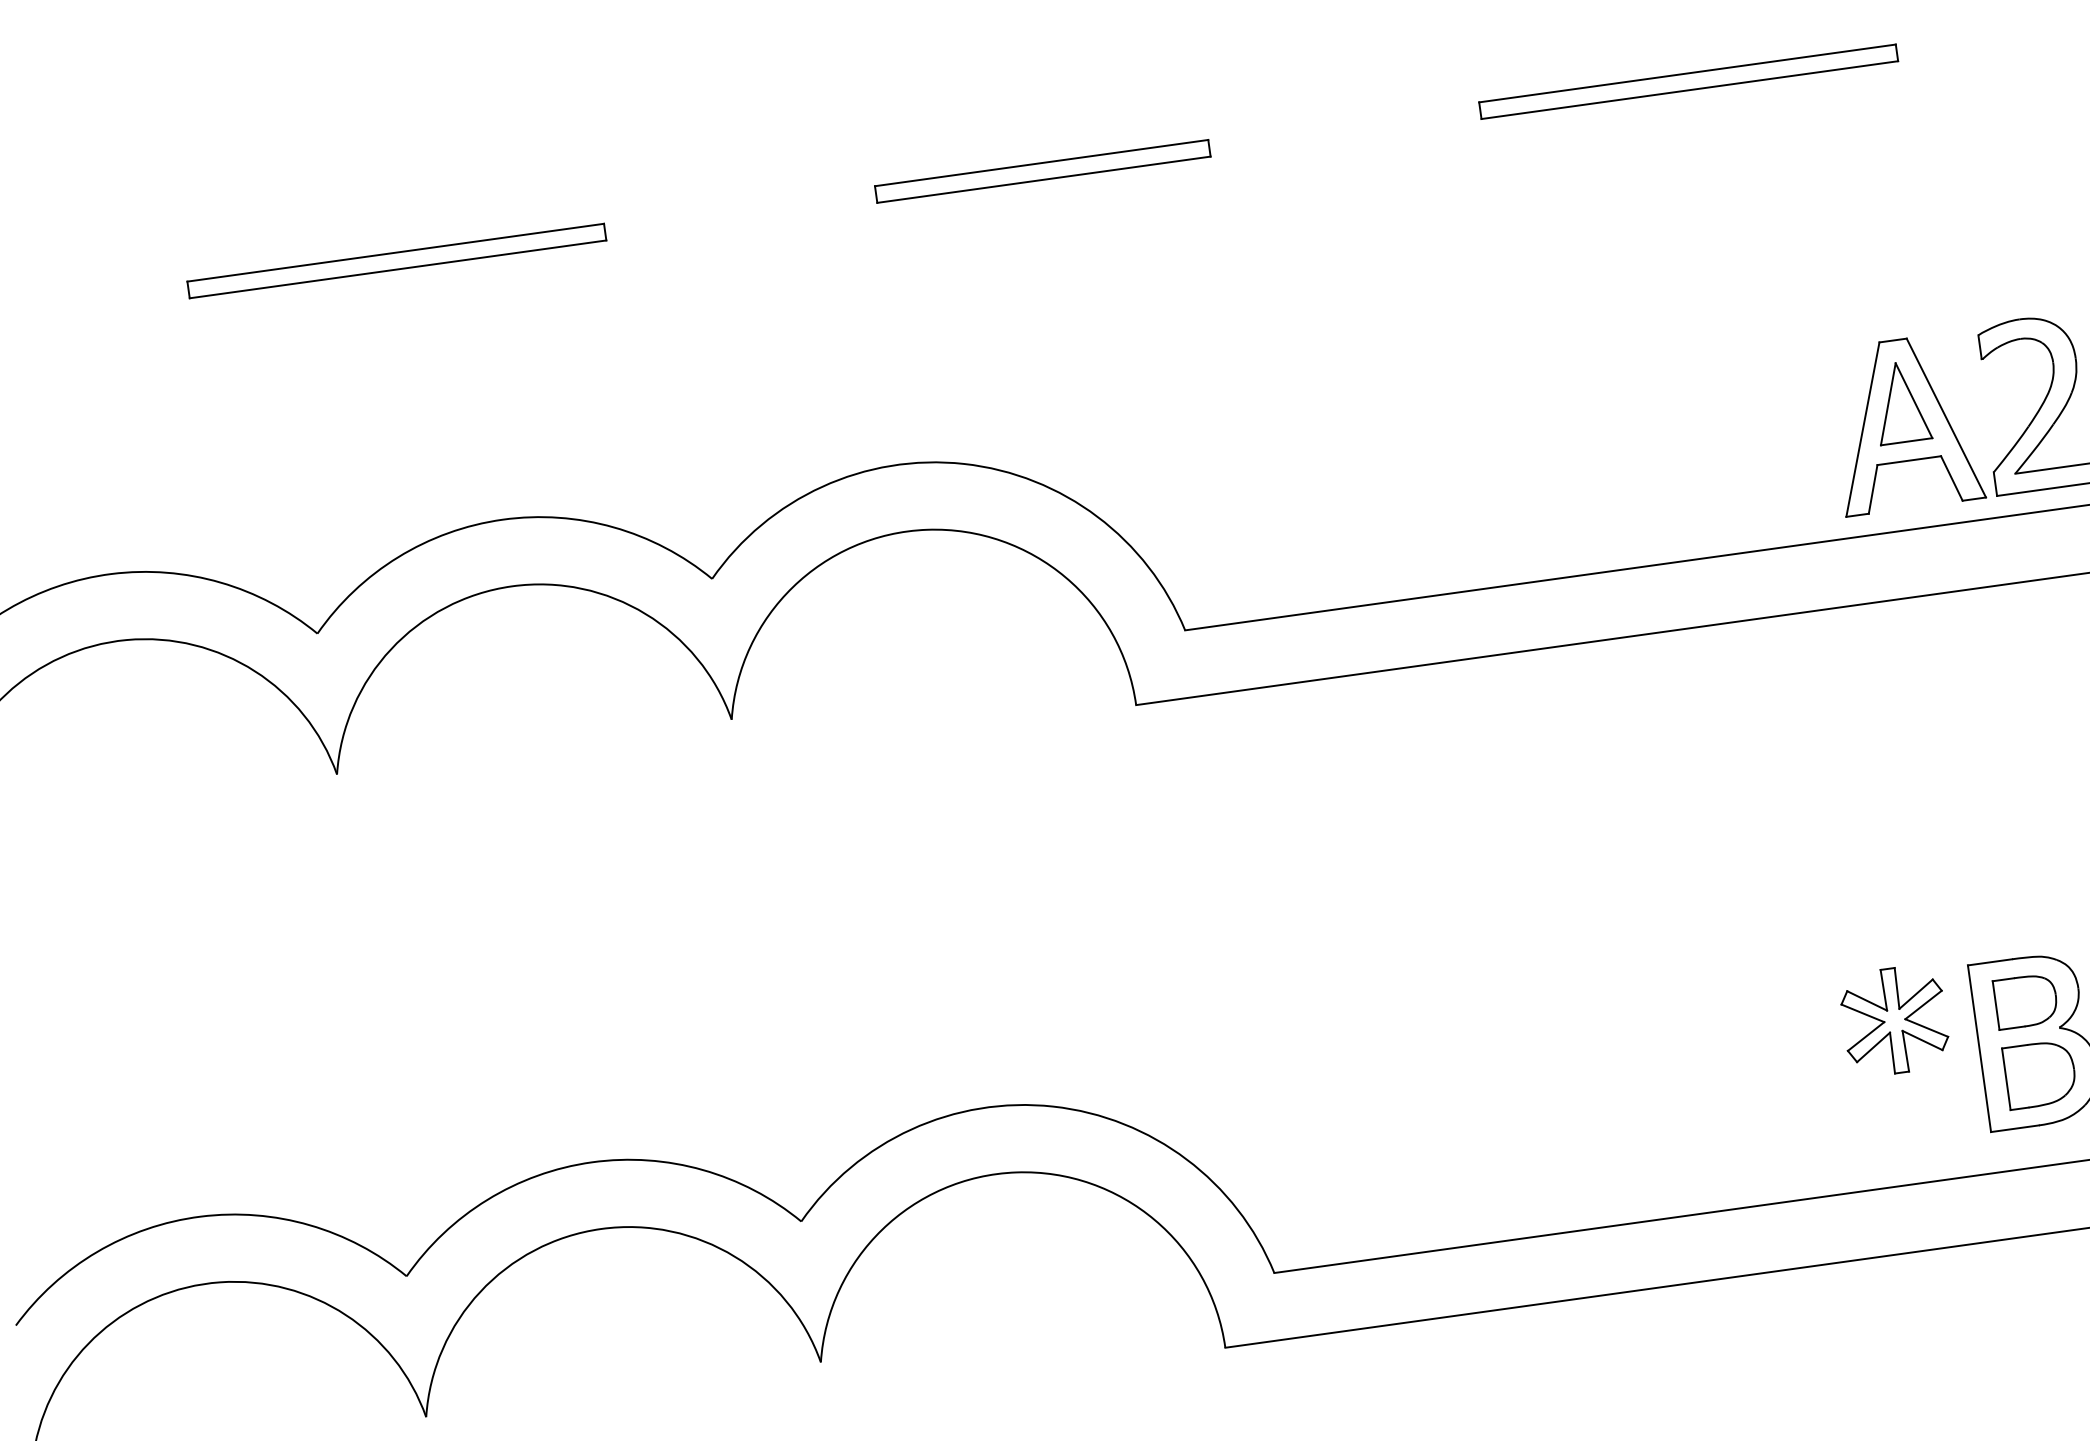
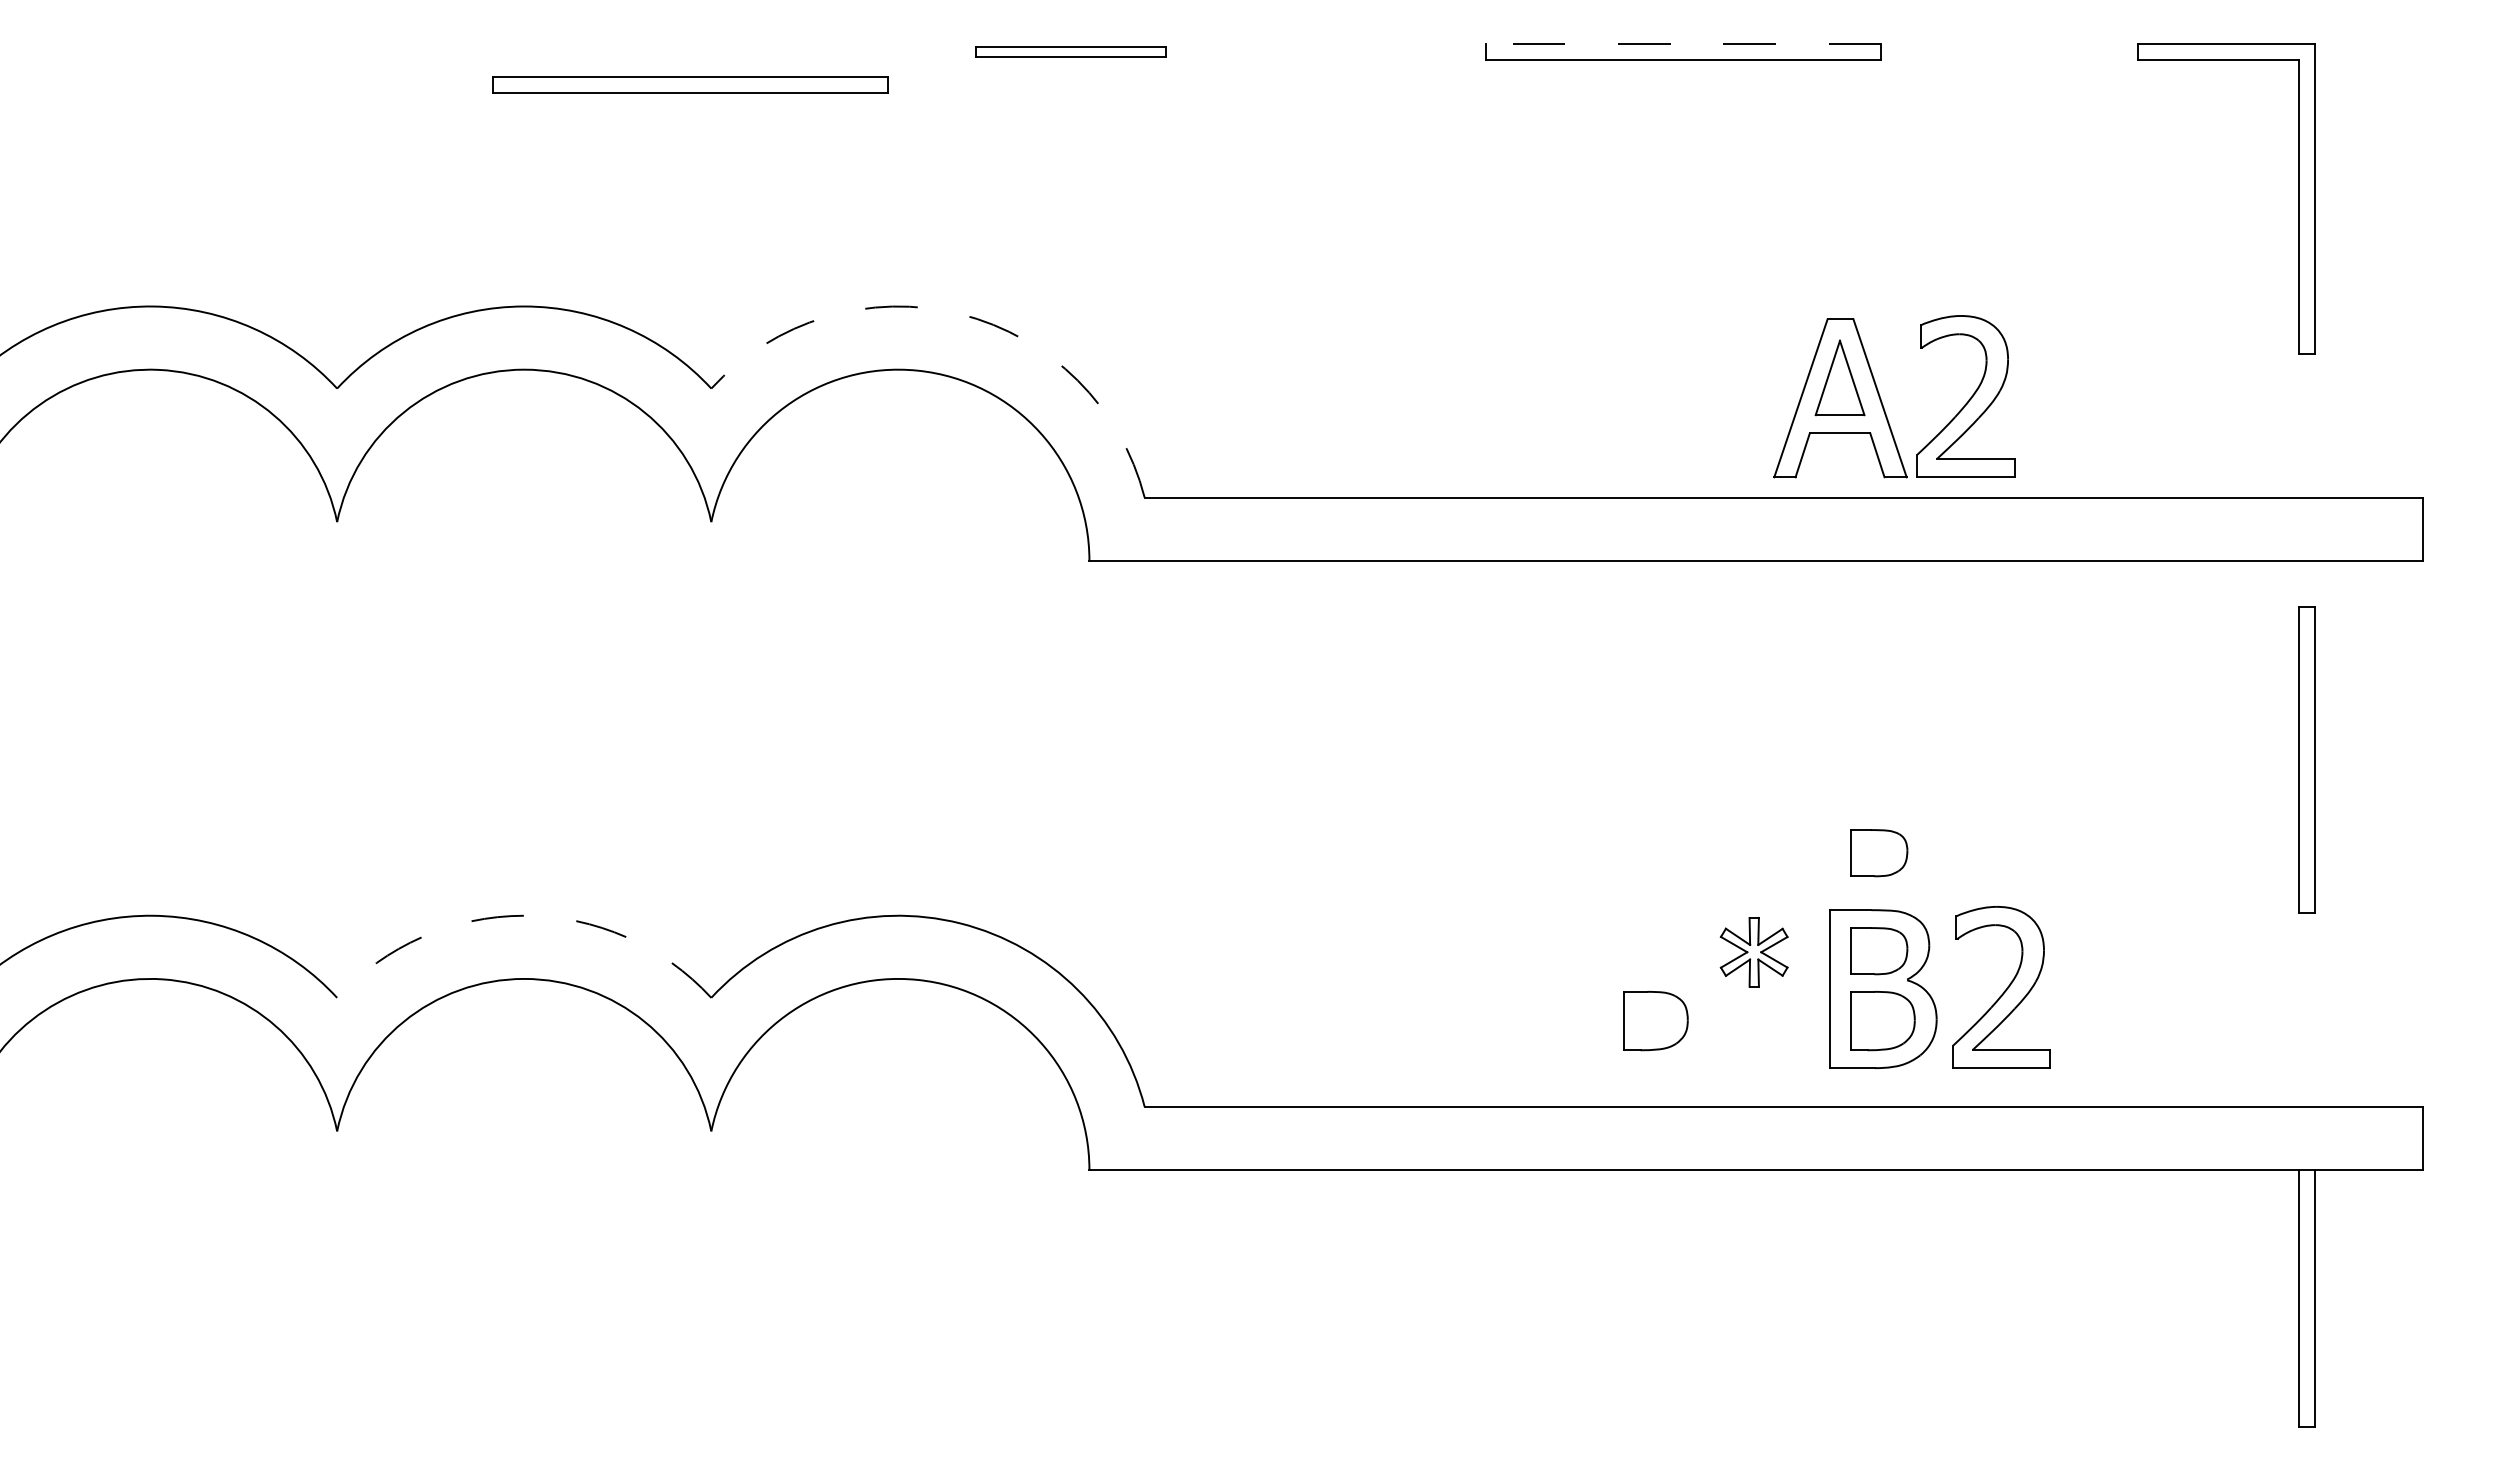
line: (1687, 73) -> (1683, 44), solid -> dashed
part: (1041, 170) -> (1070, 51), size x0.6
part: (397, 260) -> (690, 84), moved
arc: (964, 464) -> (960, 314), solid -> dashed
part: (2012, 898) -> (1879, 853), added
part: (1893, 1021) -> (1753, 952), size x0.7
part: (1800, 1108) -> (1655, 1021), added
arc: (592, 1162) -> (524, 915), solid -> dashed

